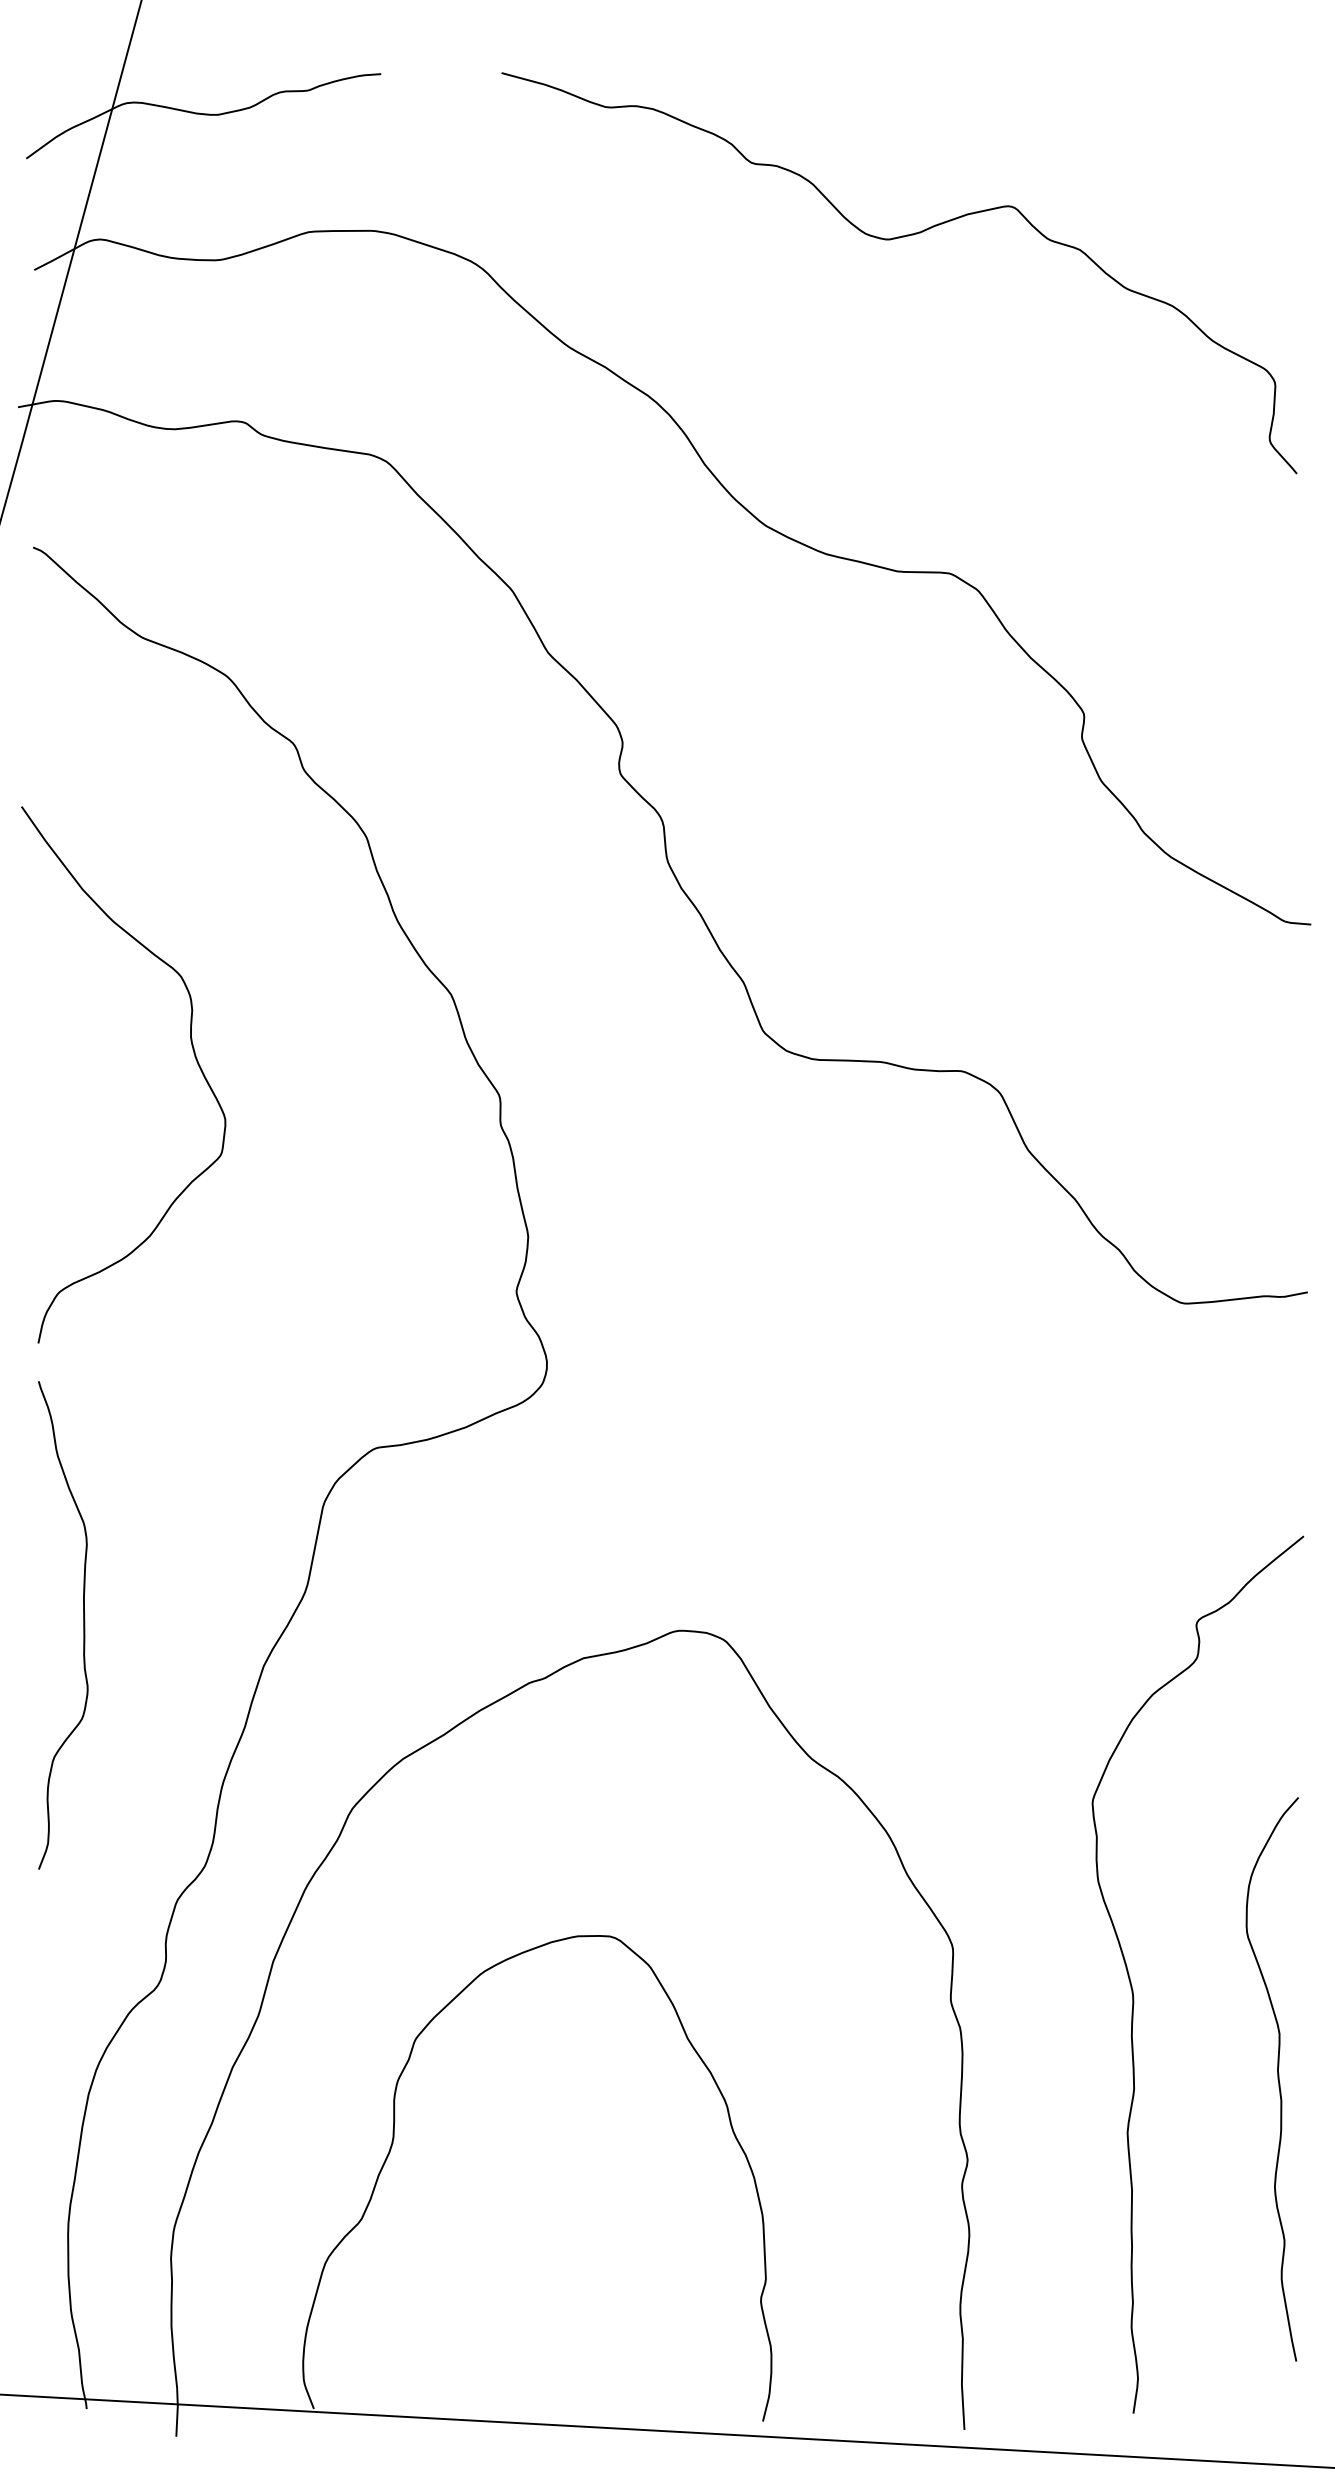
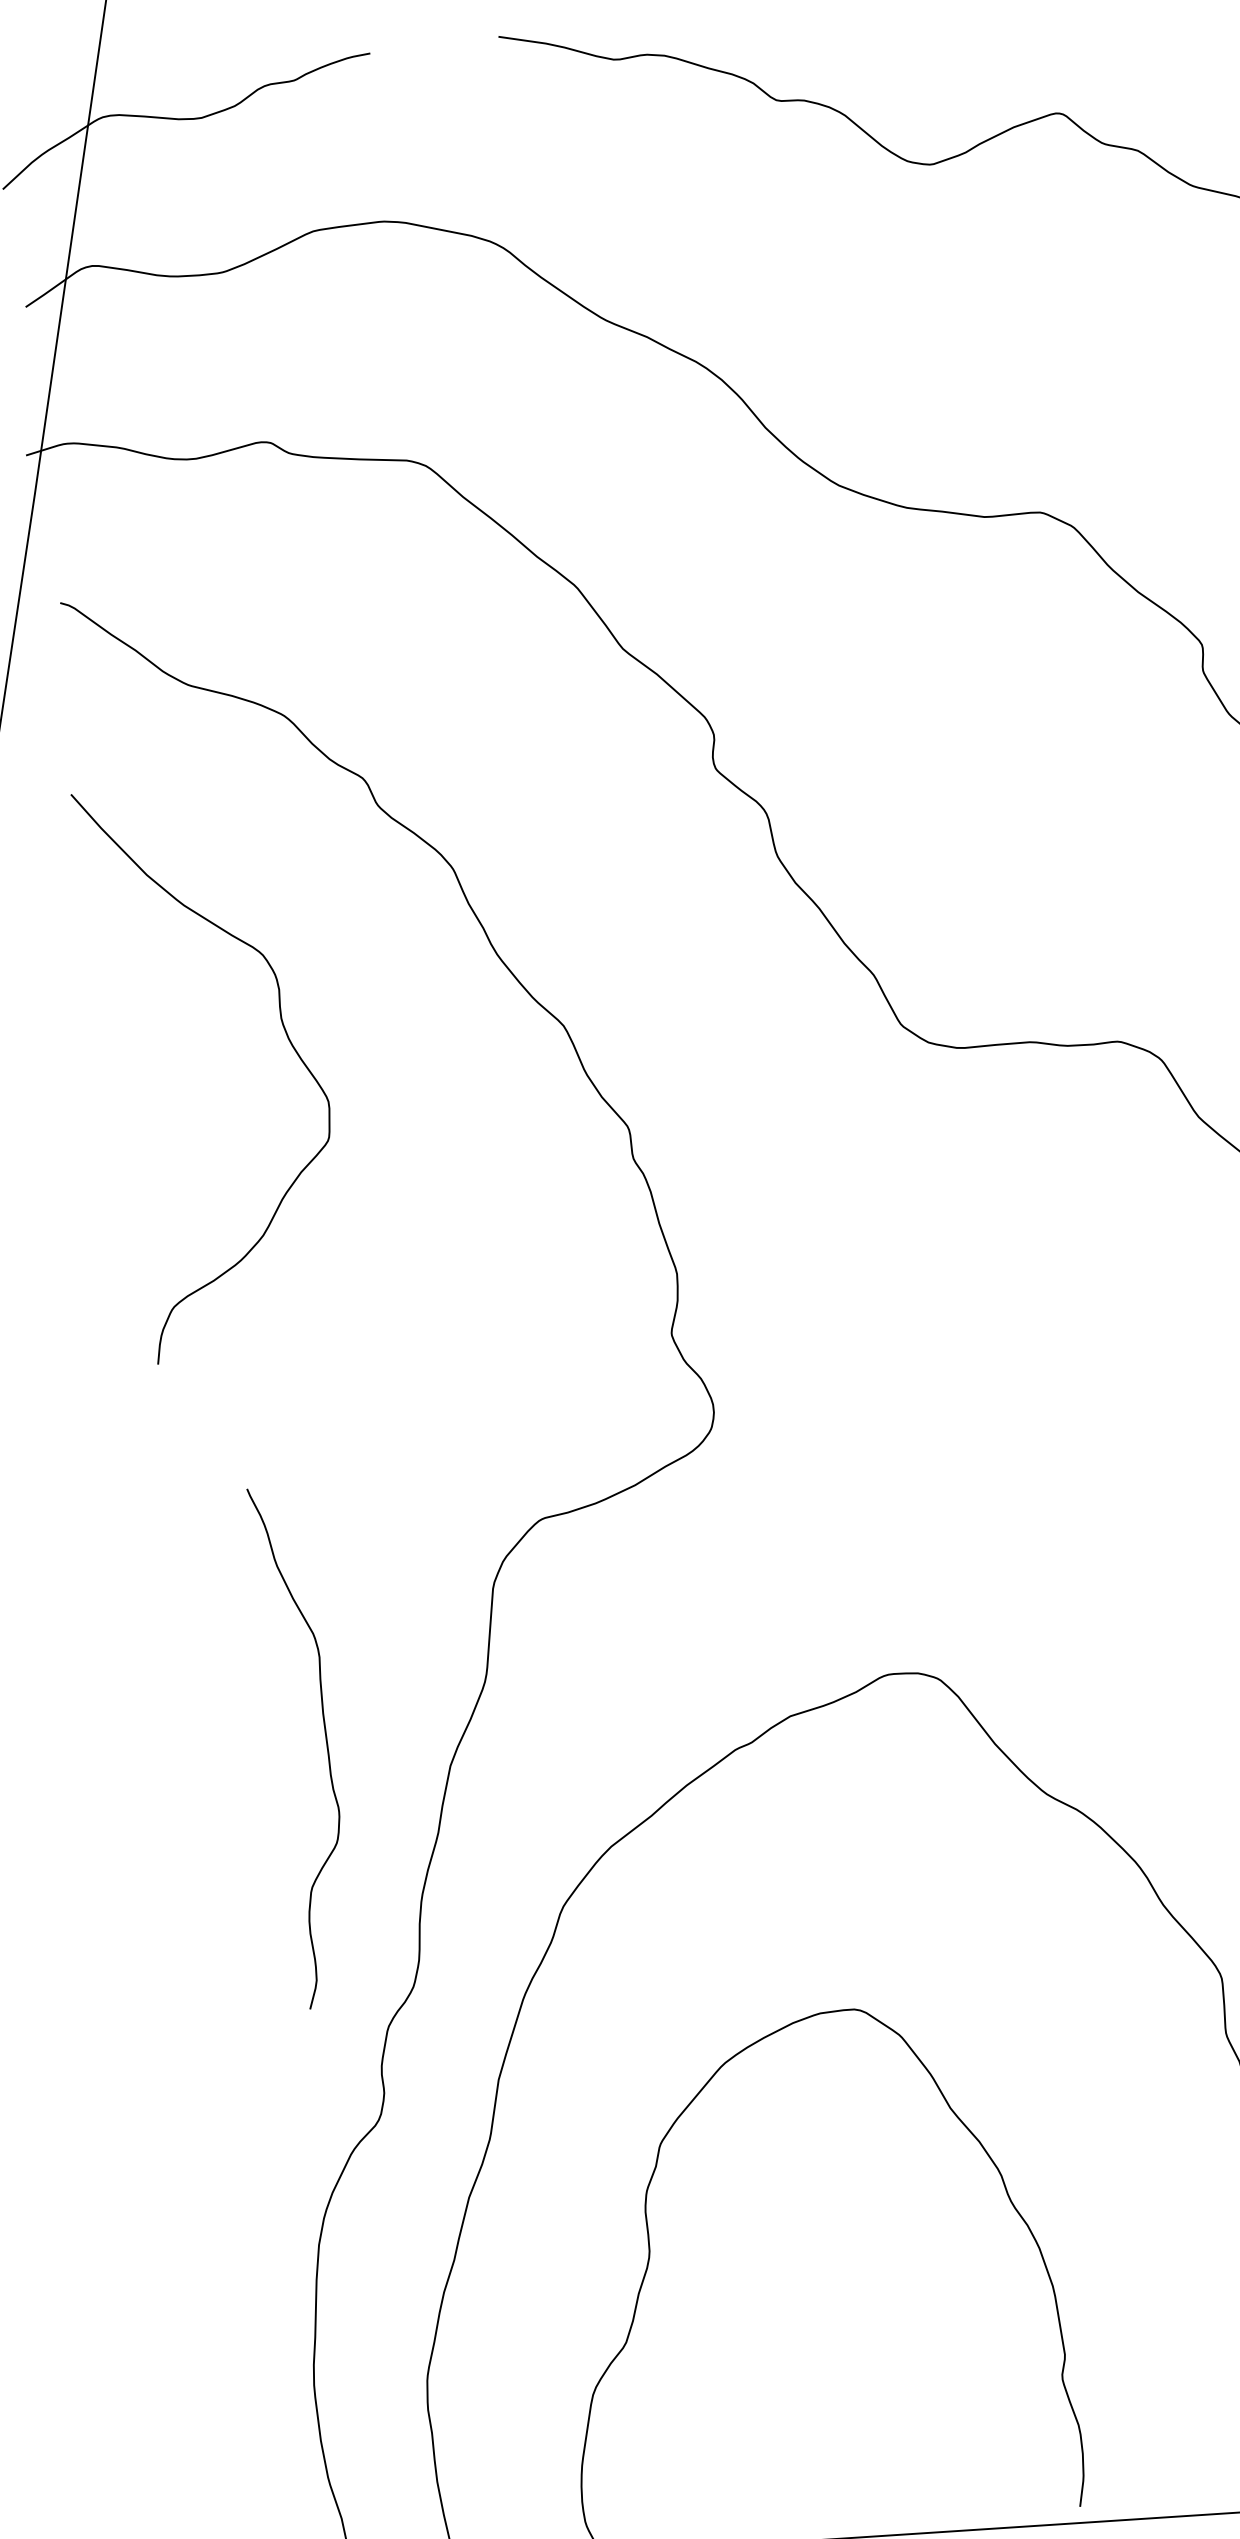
curve: (194, 1057) -> (287, 1039), moved
curve: (83, 1625) -> (326, 1743), moved

